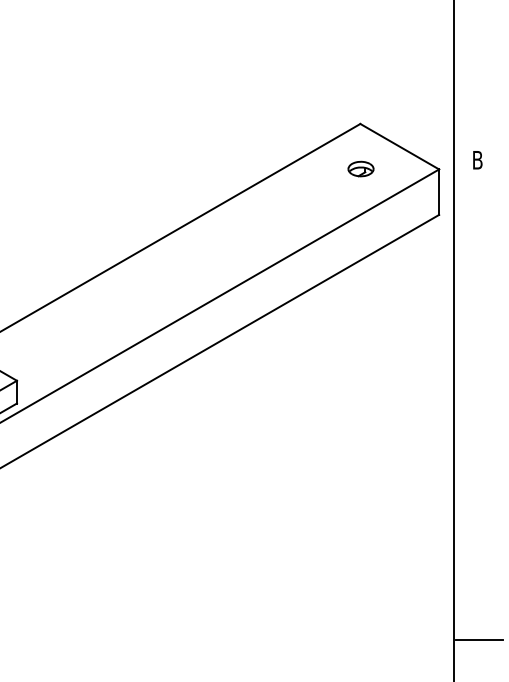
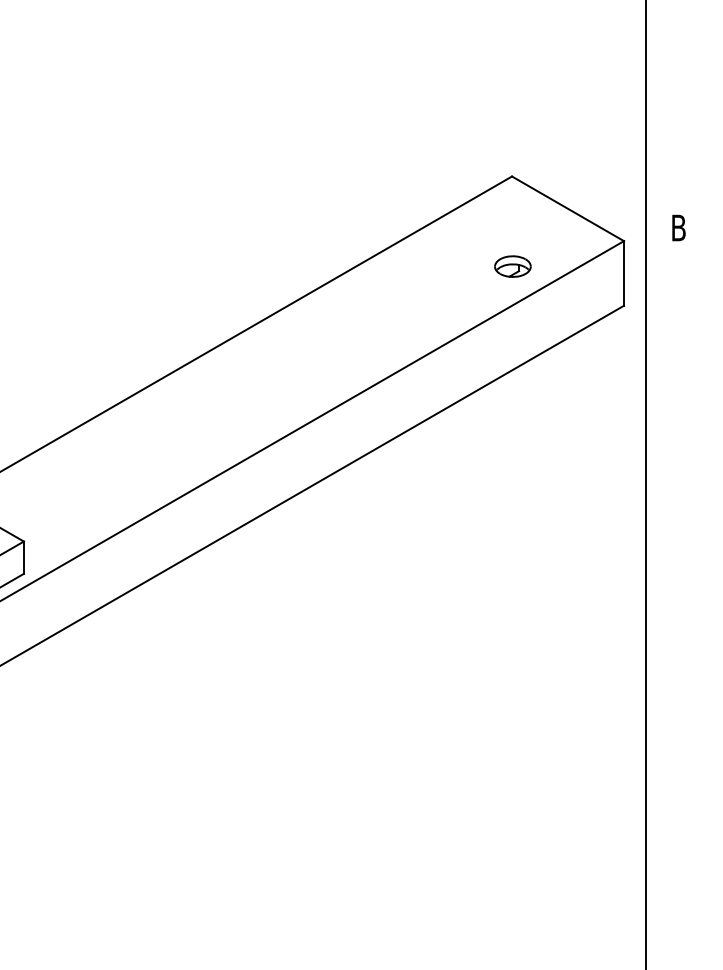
part: (360, 168) -> (512, 266), moved
line: (479, 639) -> (681, 909), removed

